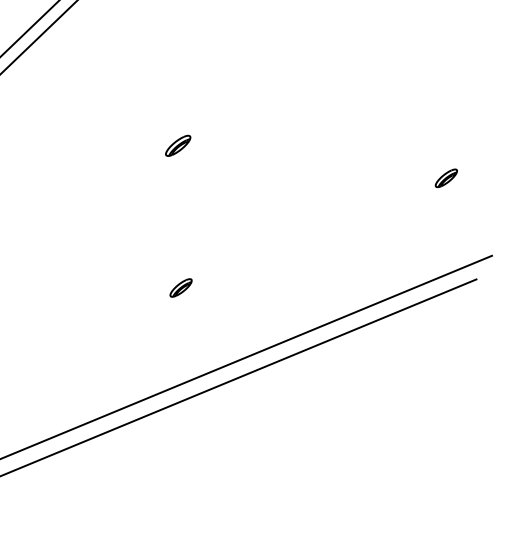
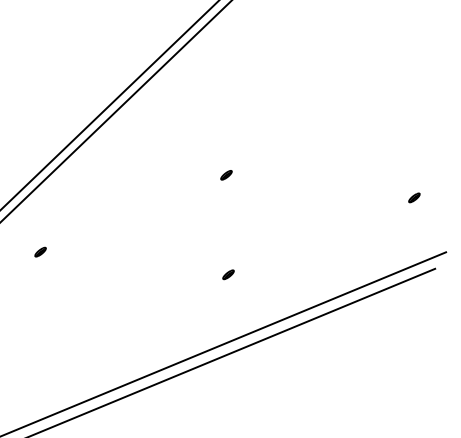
part: (178, 146) -> (226, 175), size x0.62
part: (446, 177) -> (414, 197), size x0.71
part: (181, 287) -> (228, 274), size x0.71

